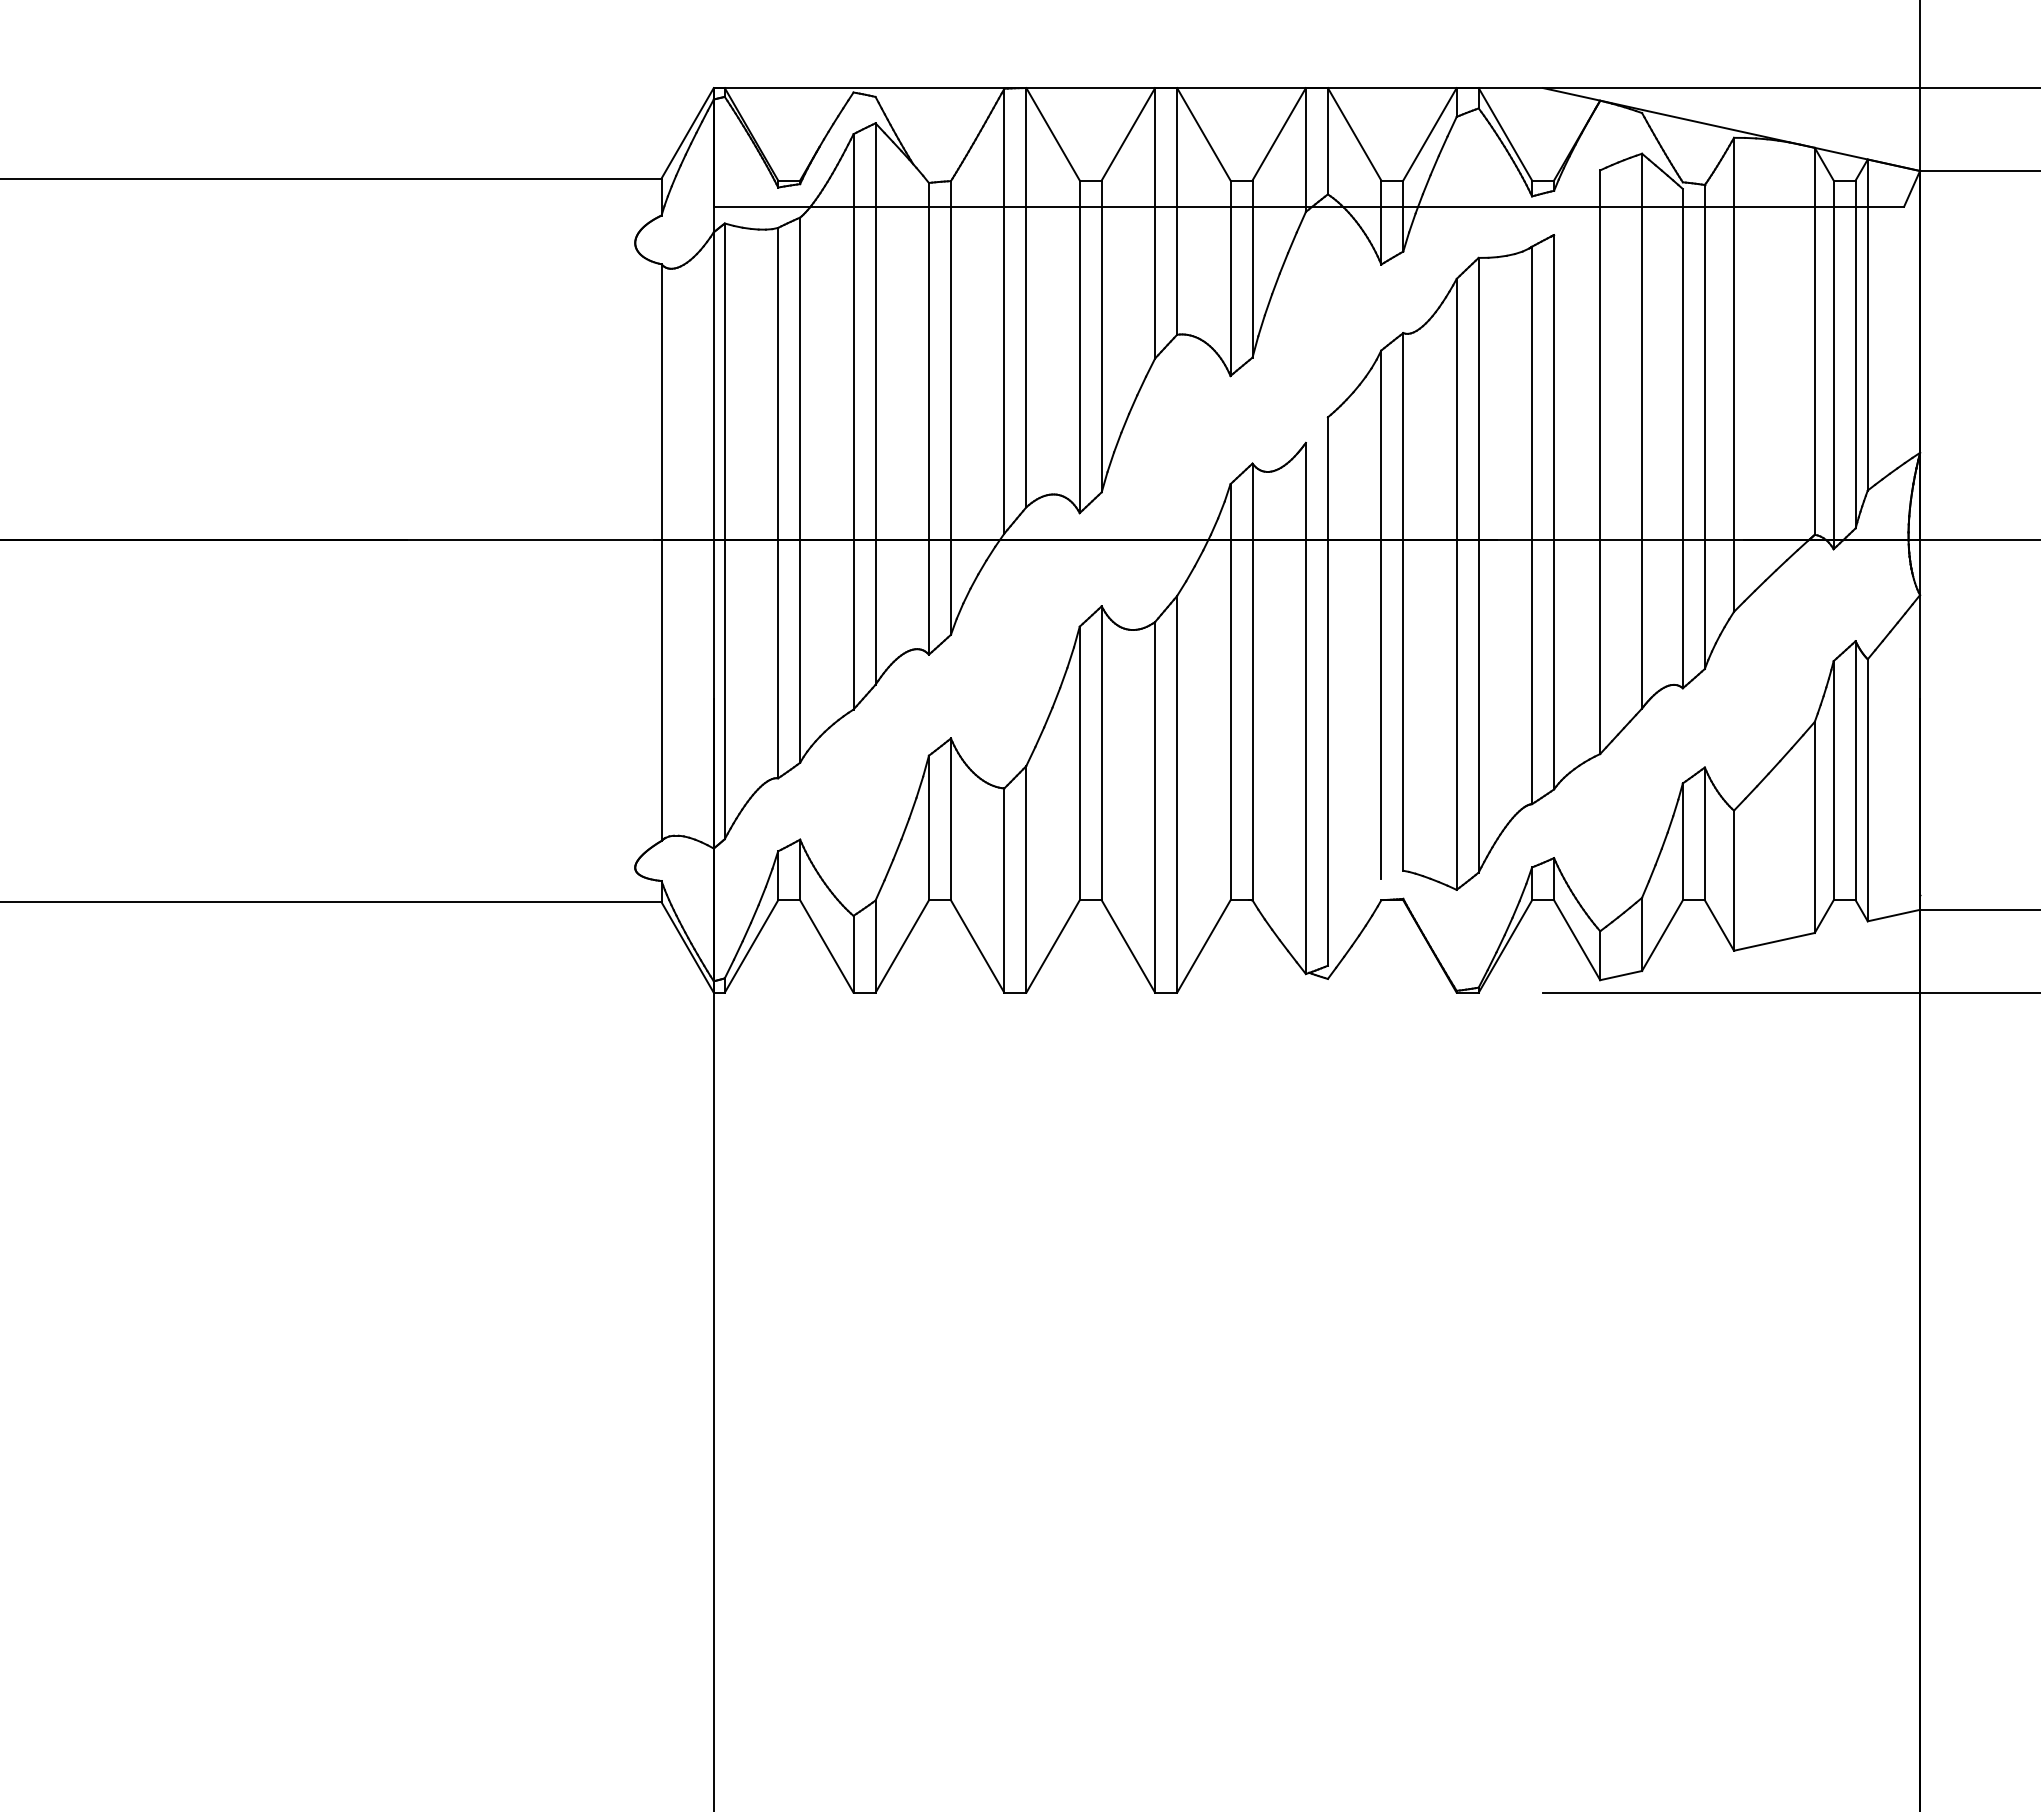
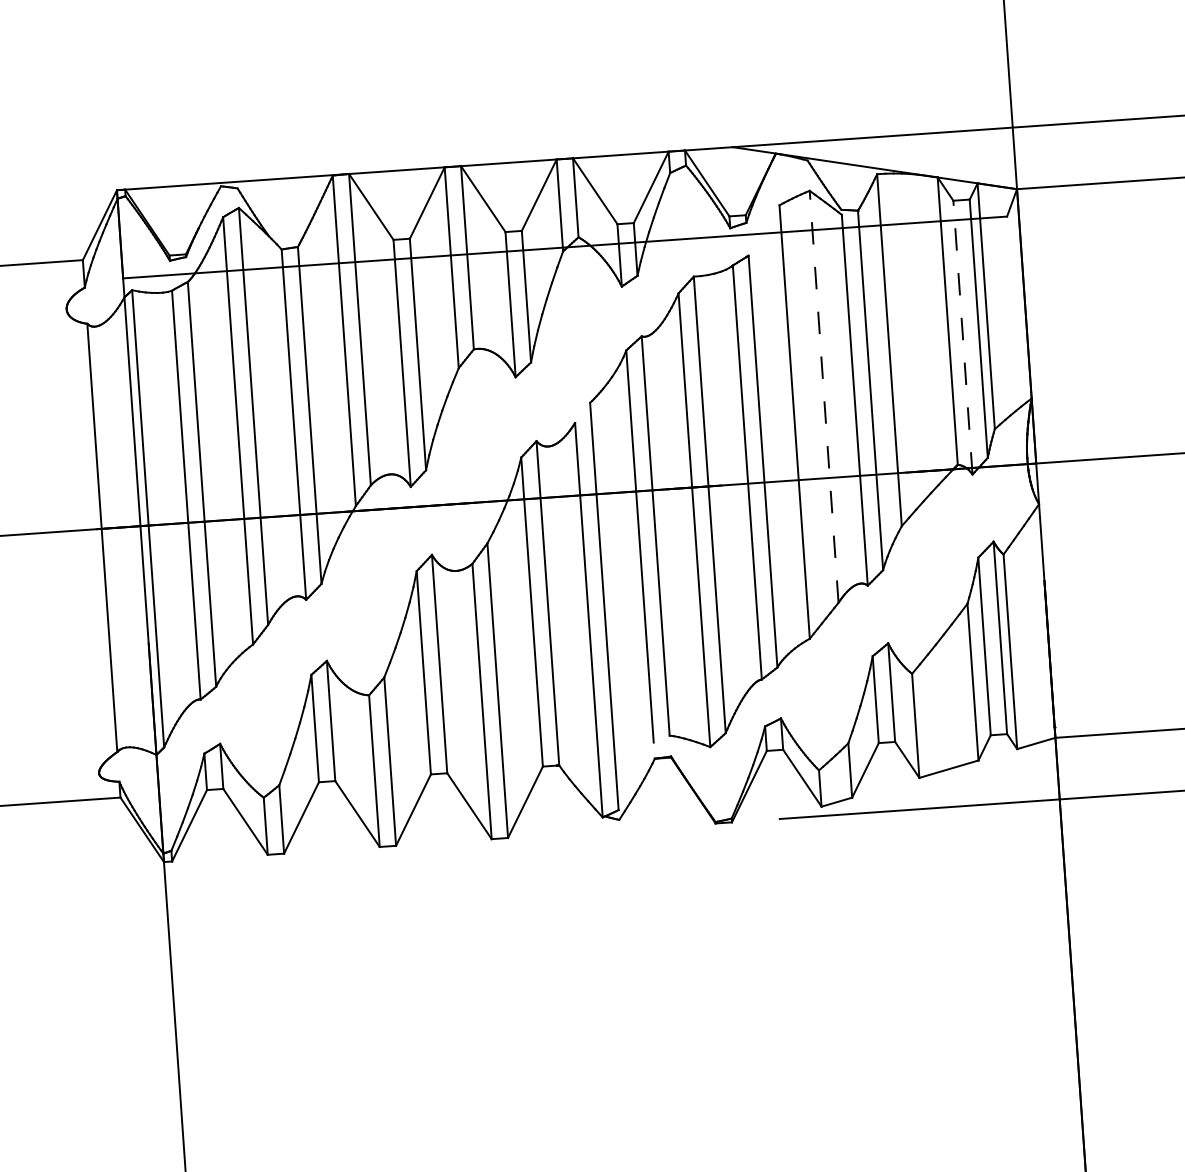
line: (1833, 364) -> (962, 337), solid -> dashed
line: (1642, 430) -> (824, 396), solid -> dashed

